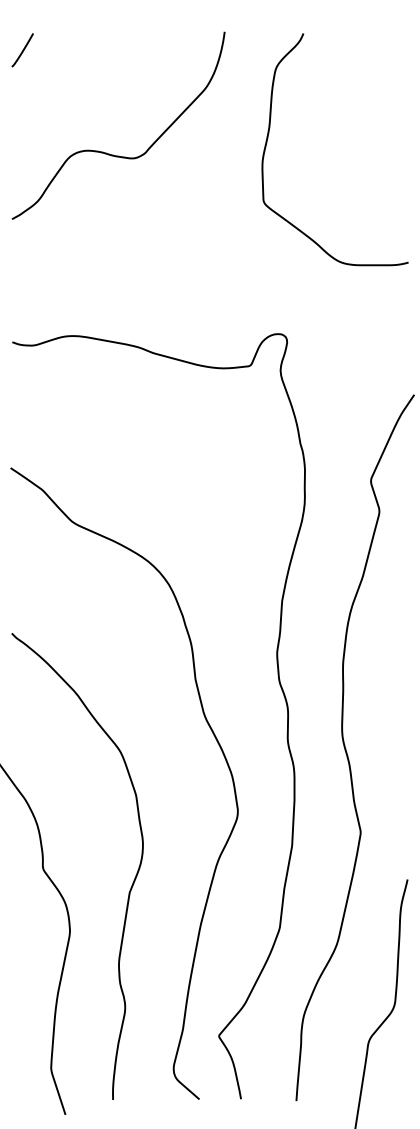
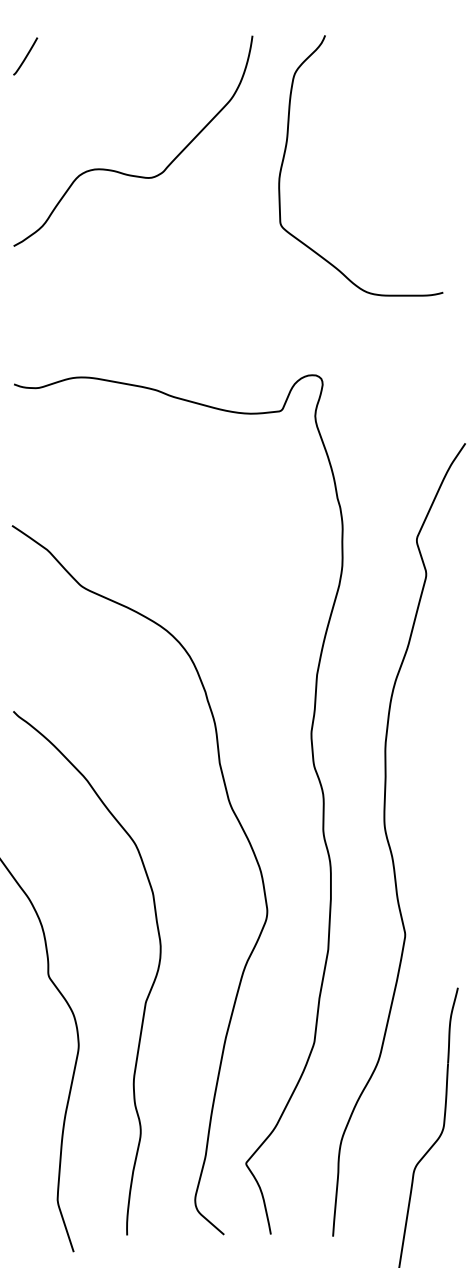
curve: (268, 138) -> (285, 153), moved

